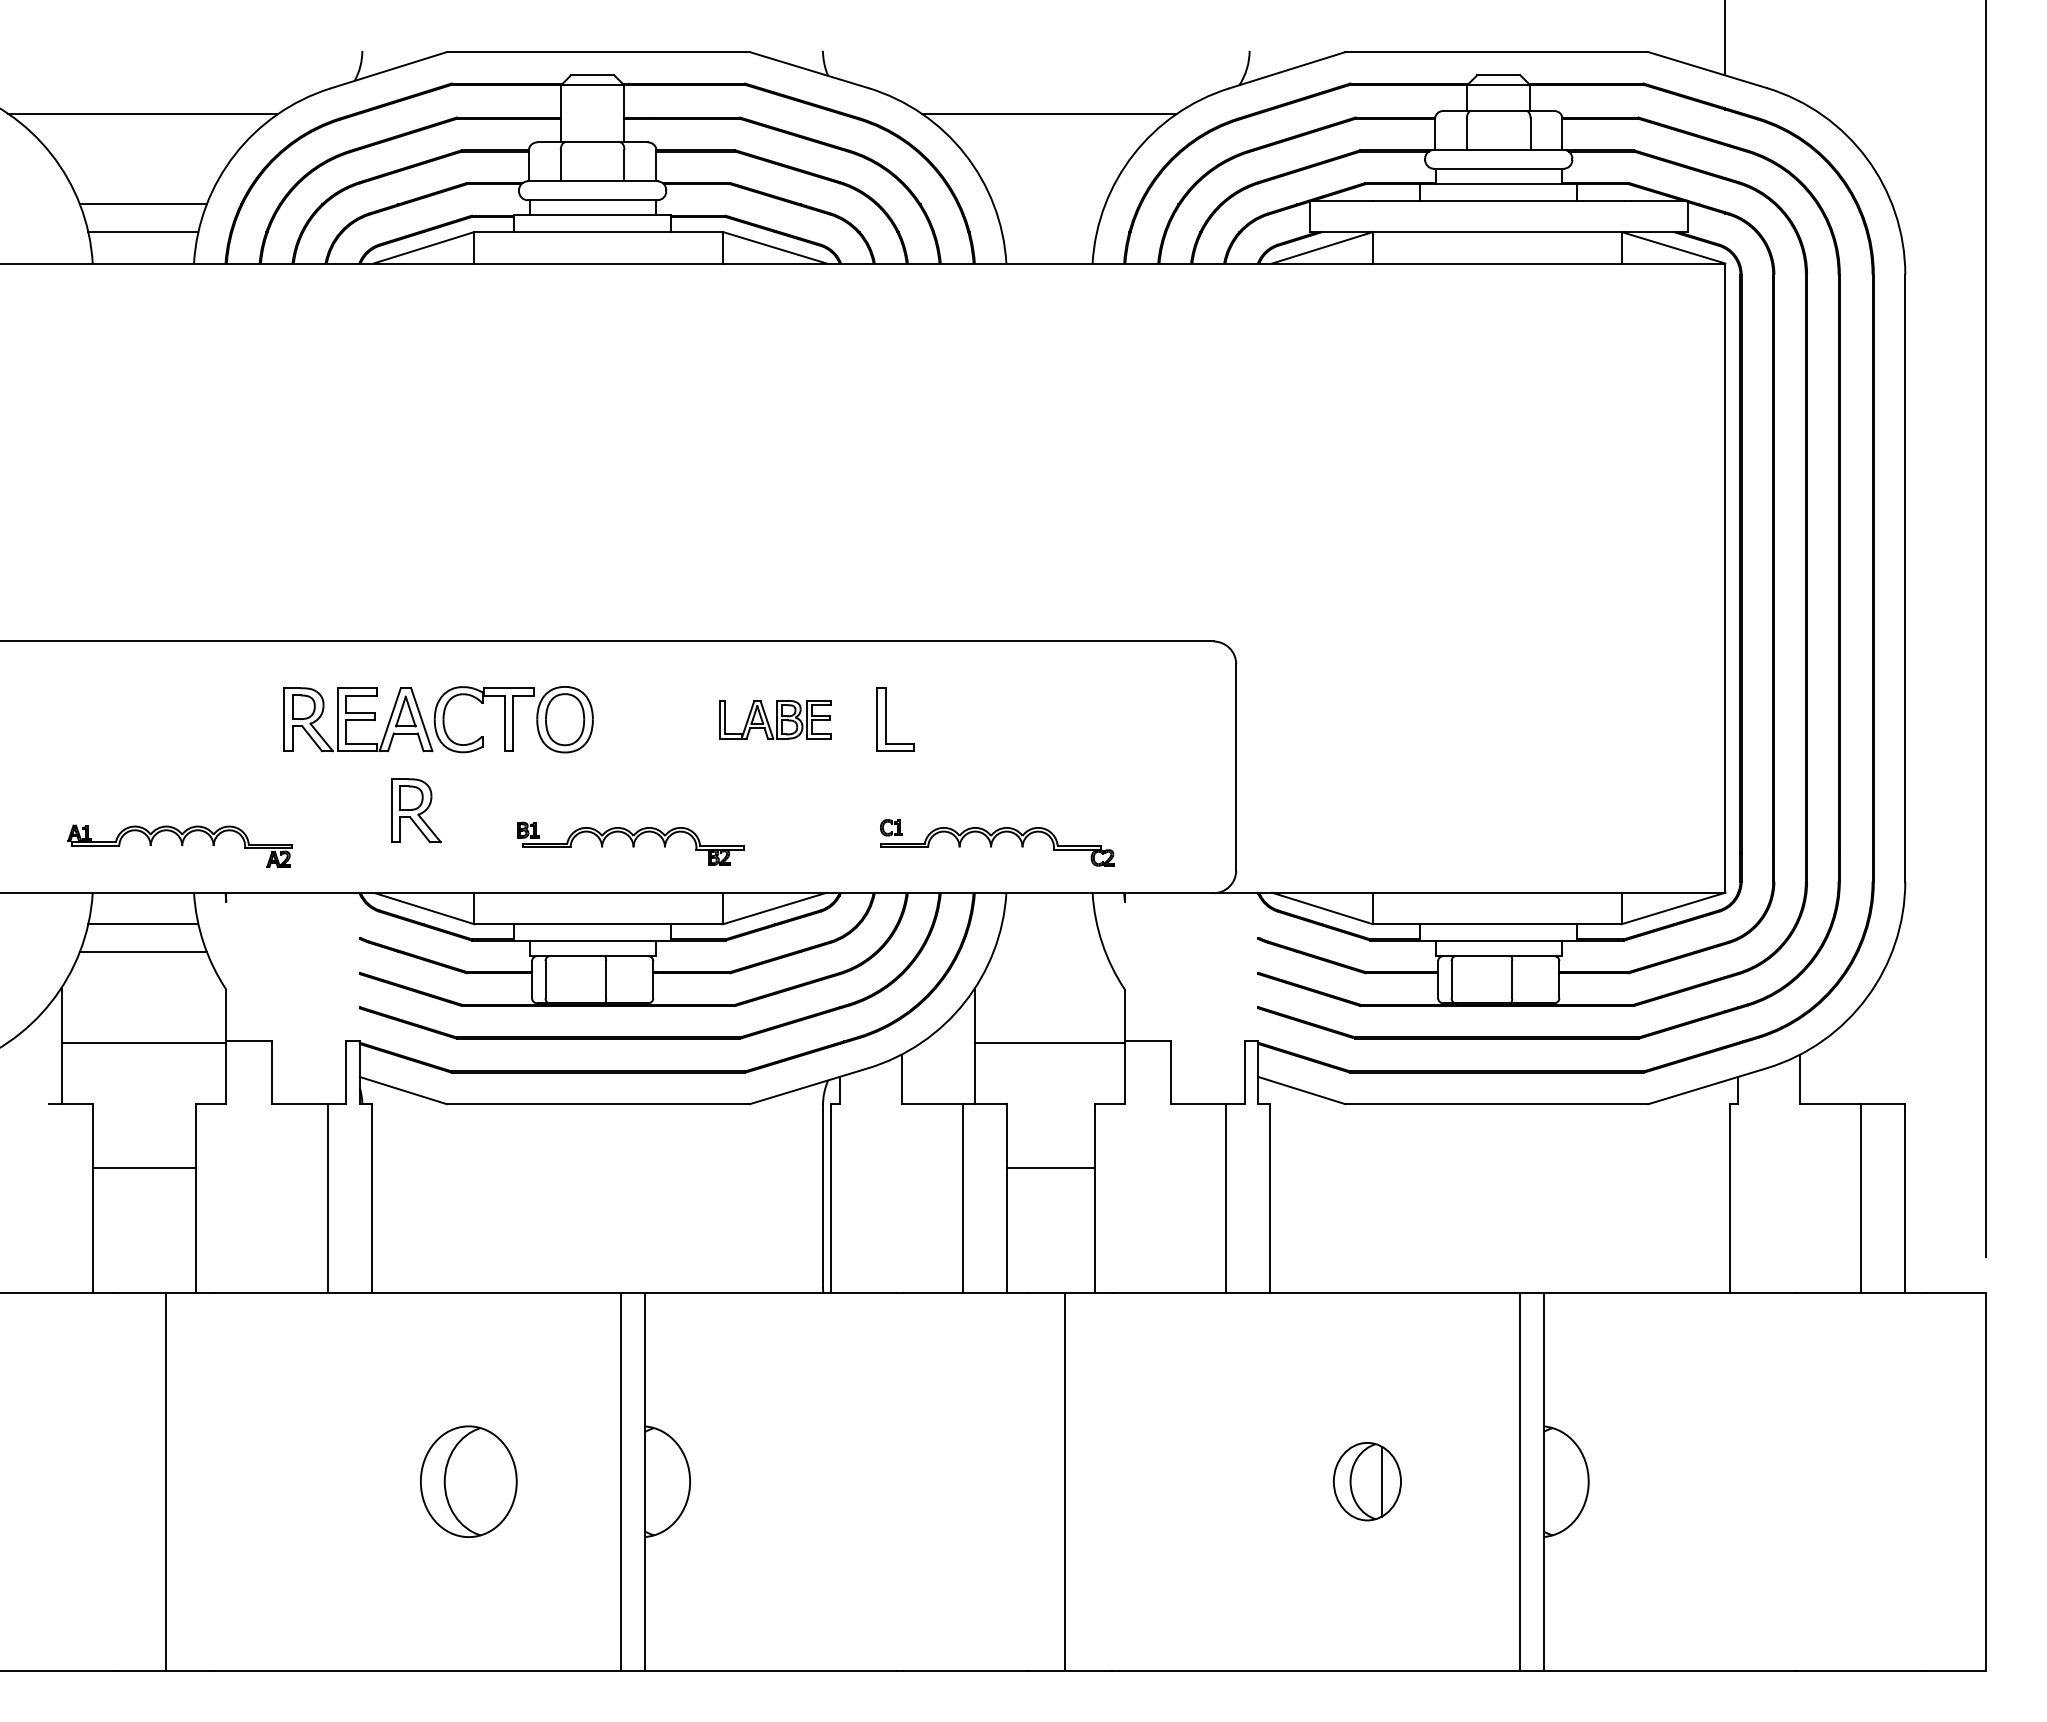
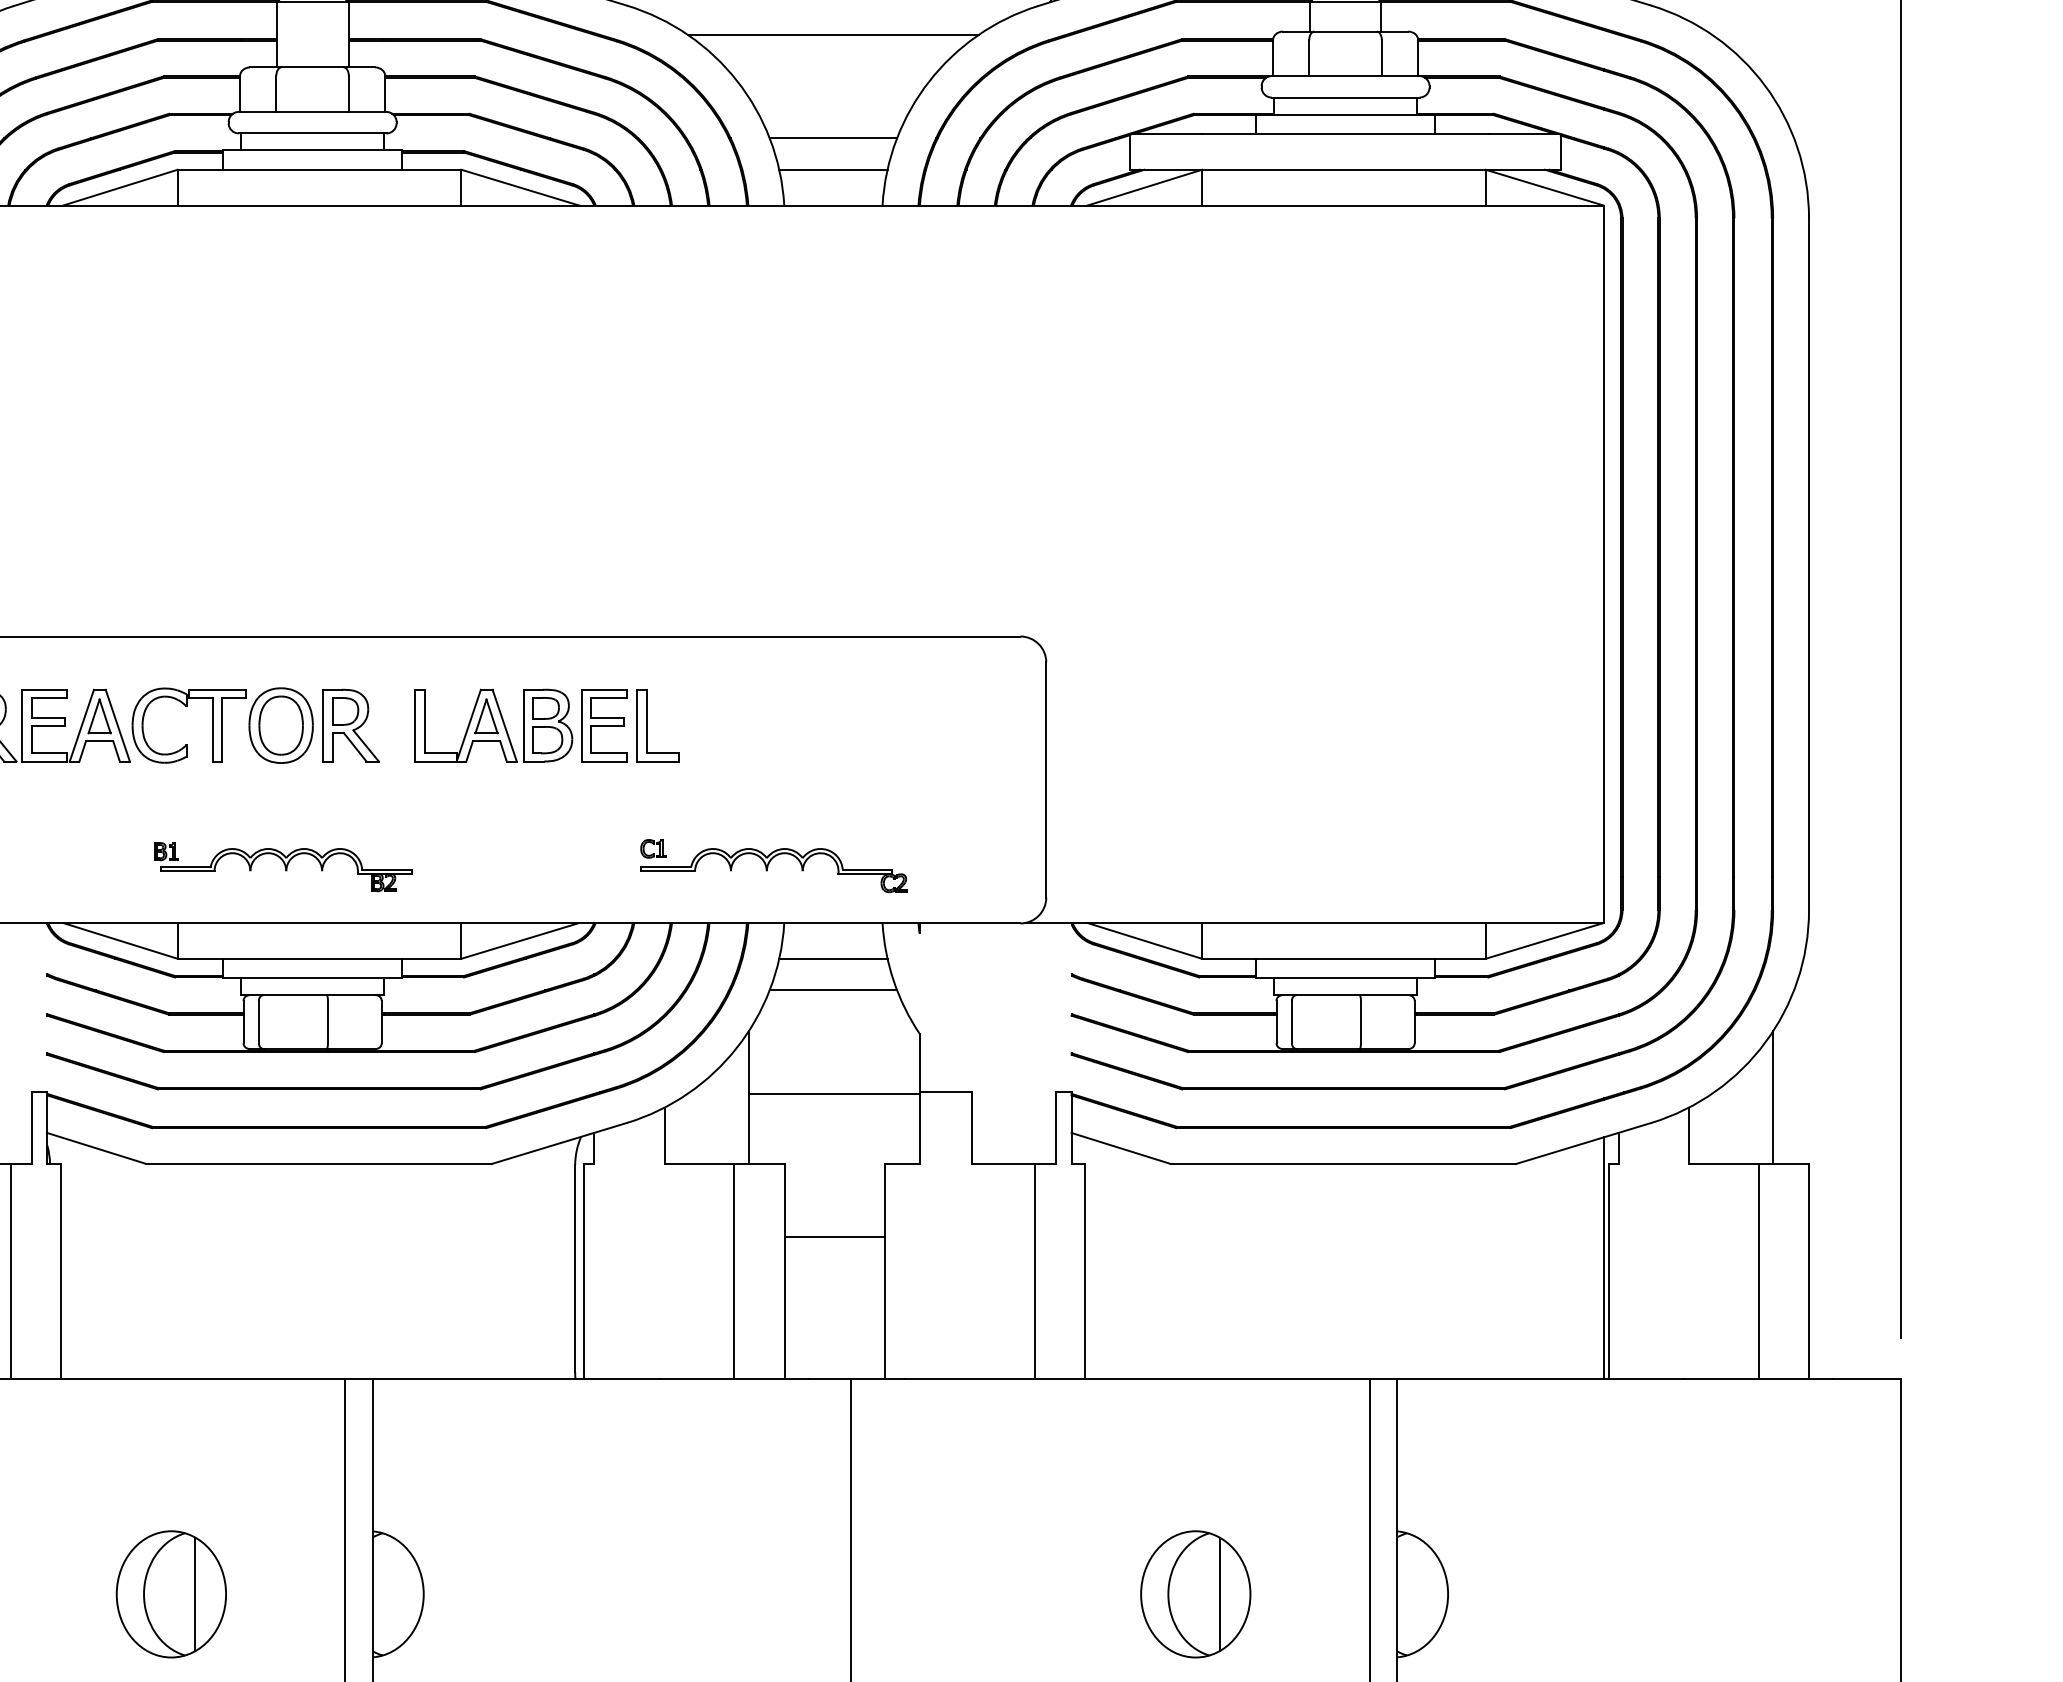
line: (1049, 204) -> (833, 138), added
line: (1049, 232) -> (833, 170), added
part: (775, 719) -> (521, 725), size x1.67
part: (416, 810) -> (351, 725), moved
part: (630, 843) -> (282, 866), moved
line: (1049, 924) -> (833, 959), added
line: (1049, 951) -> (833, 989), added
line: (1873, 1045) -> (1772, 1097), added
line: (1725, 1186) -> (1604, 1257), added
line: (489, 1481) -> (195, 1594), added
part: (1367, 1481) -> (1195, 1594), size x1.43

